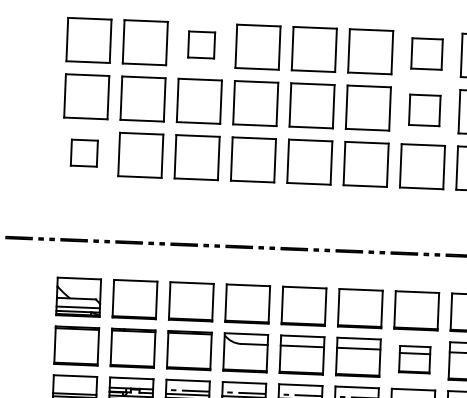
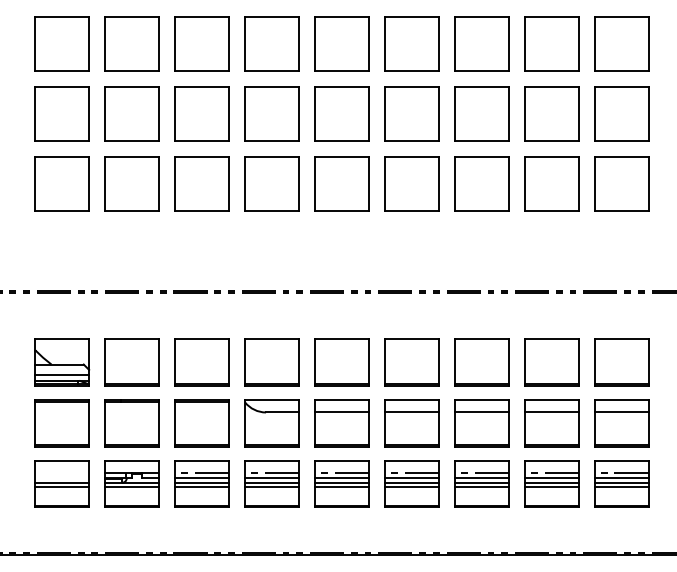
part: (201, 44) -> (201, 43), size x1.67
part: (426, 53) -> (481, 43), size x1.43
part: (424, 110) -> (481, 113), size x1.43
part: (83, 152) -> (61, 183), size x1.67
part: (414, 359) -> (481, 423), size x1.43

